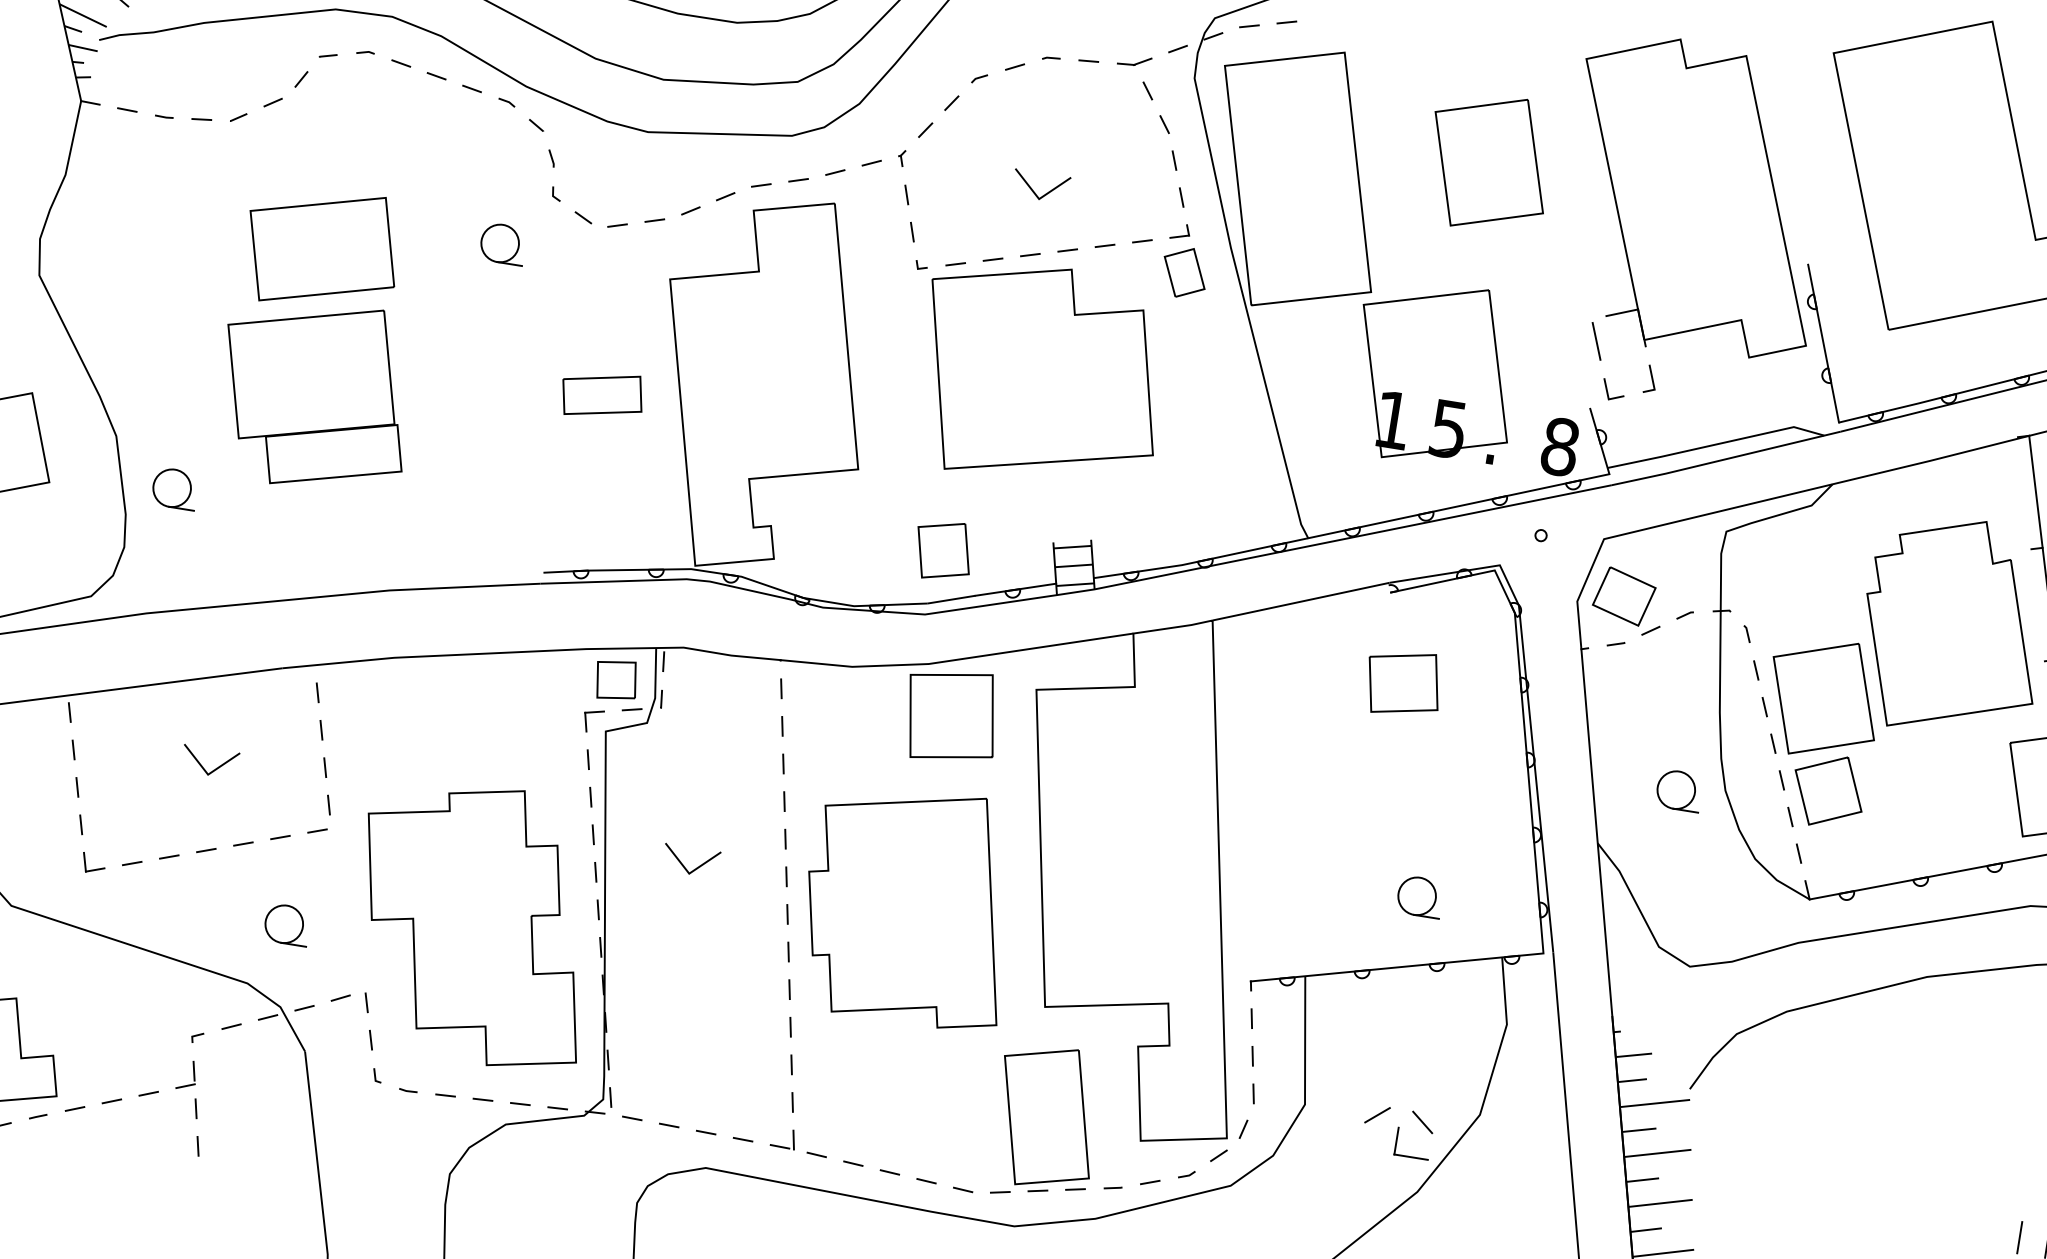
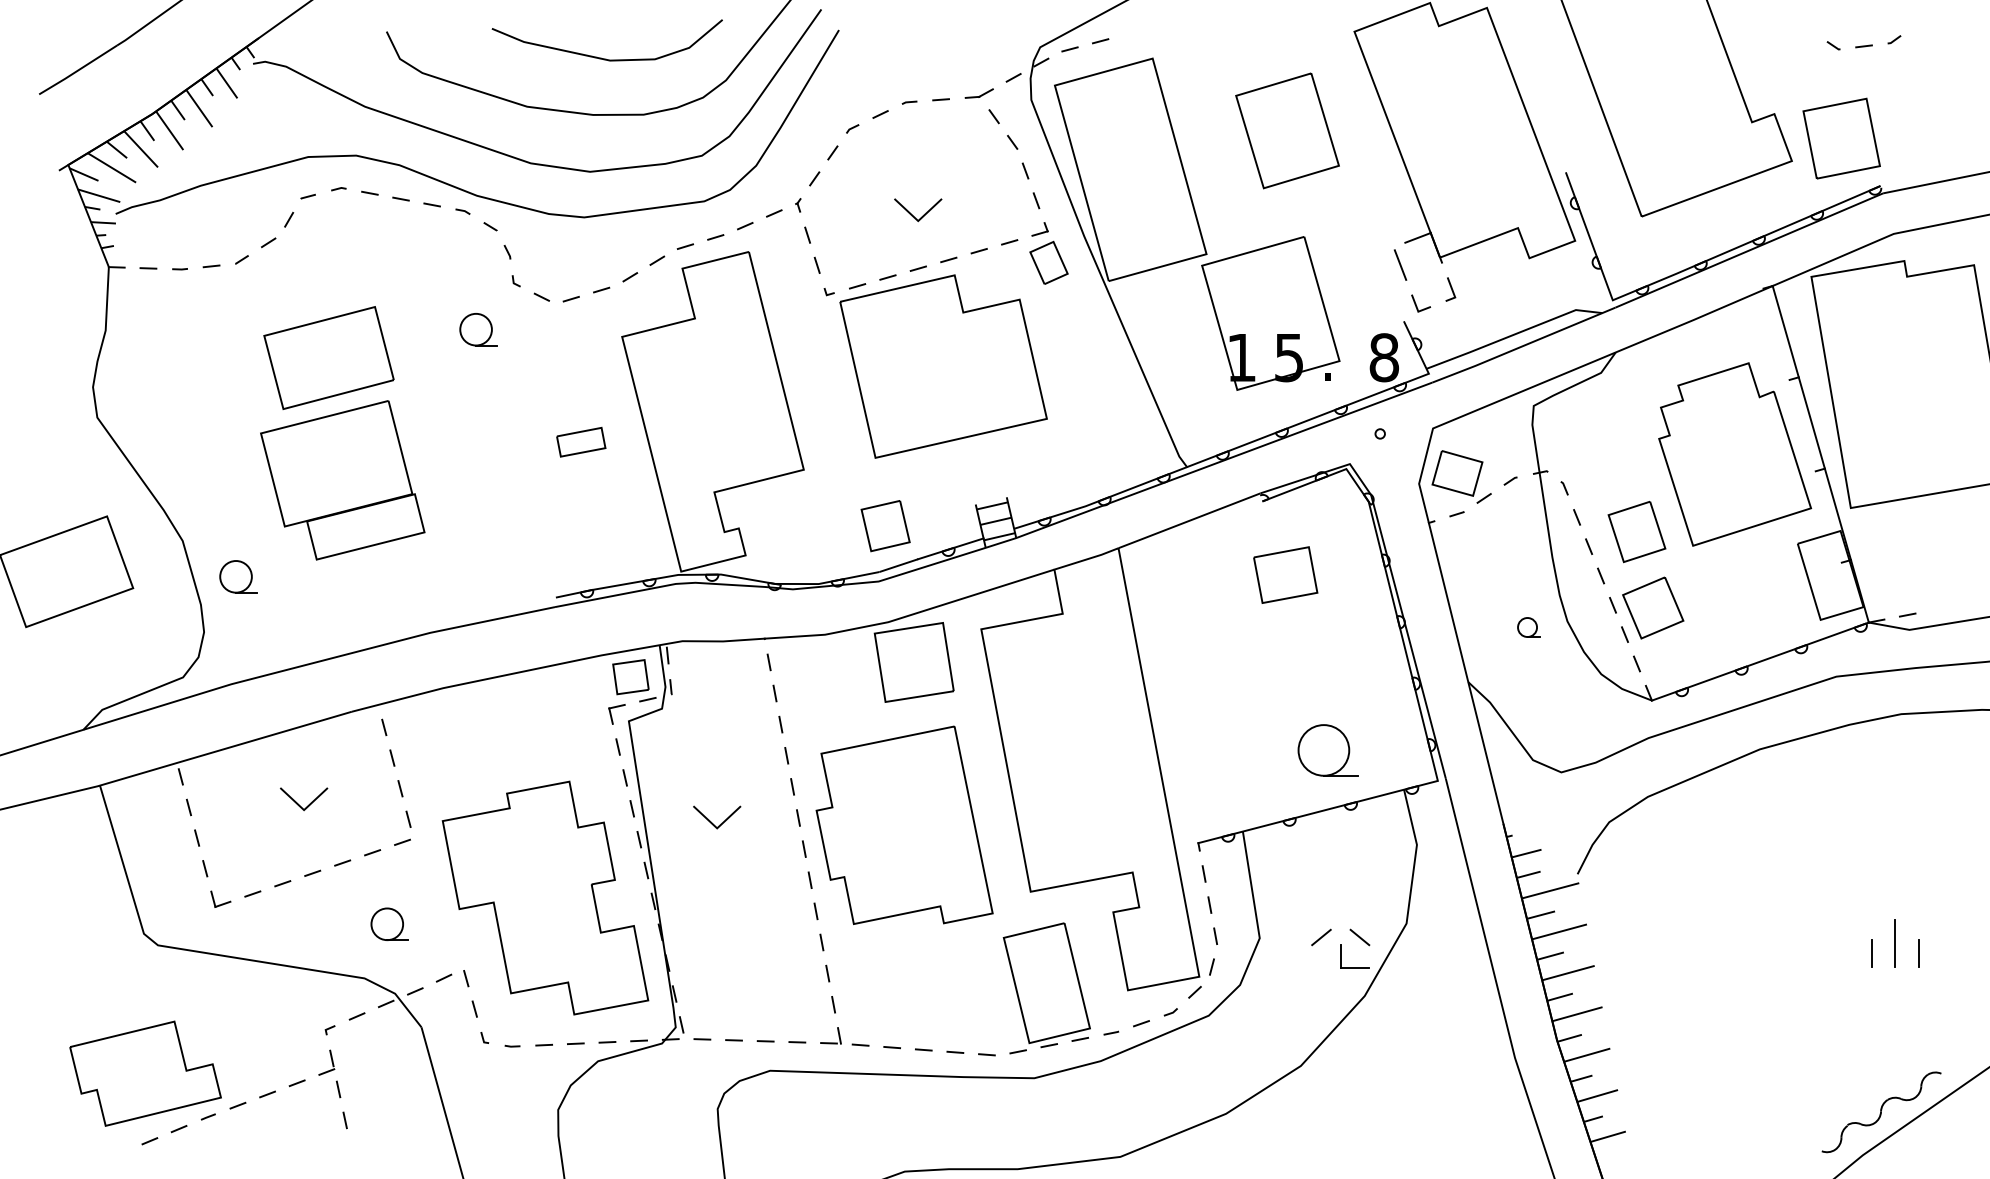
part: (601, 394) -> (580, 441), size x0.7
part: (1823, 698) -> (1636, 531), size x0.6
part: (1678, 790) -> (1528, 627), size x0.6
part: (1419, 895) -> (1327, 749), size x1.6

